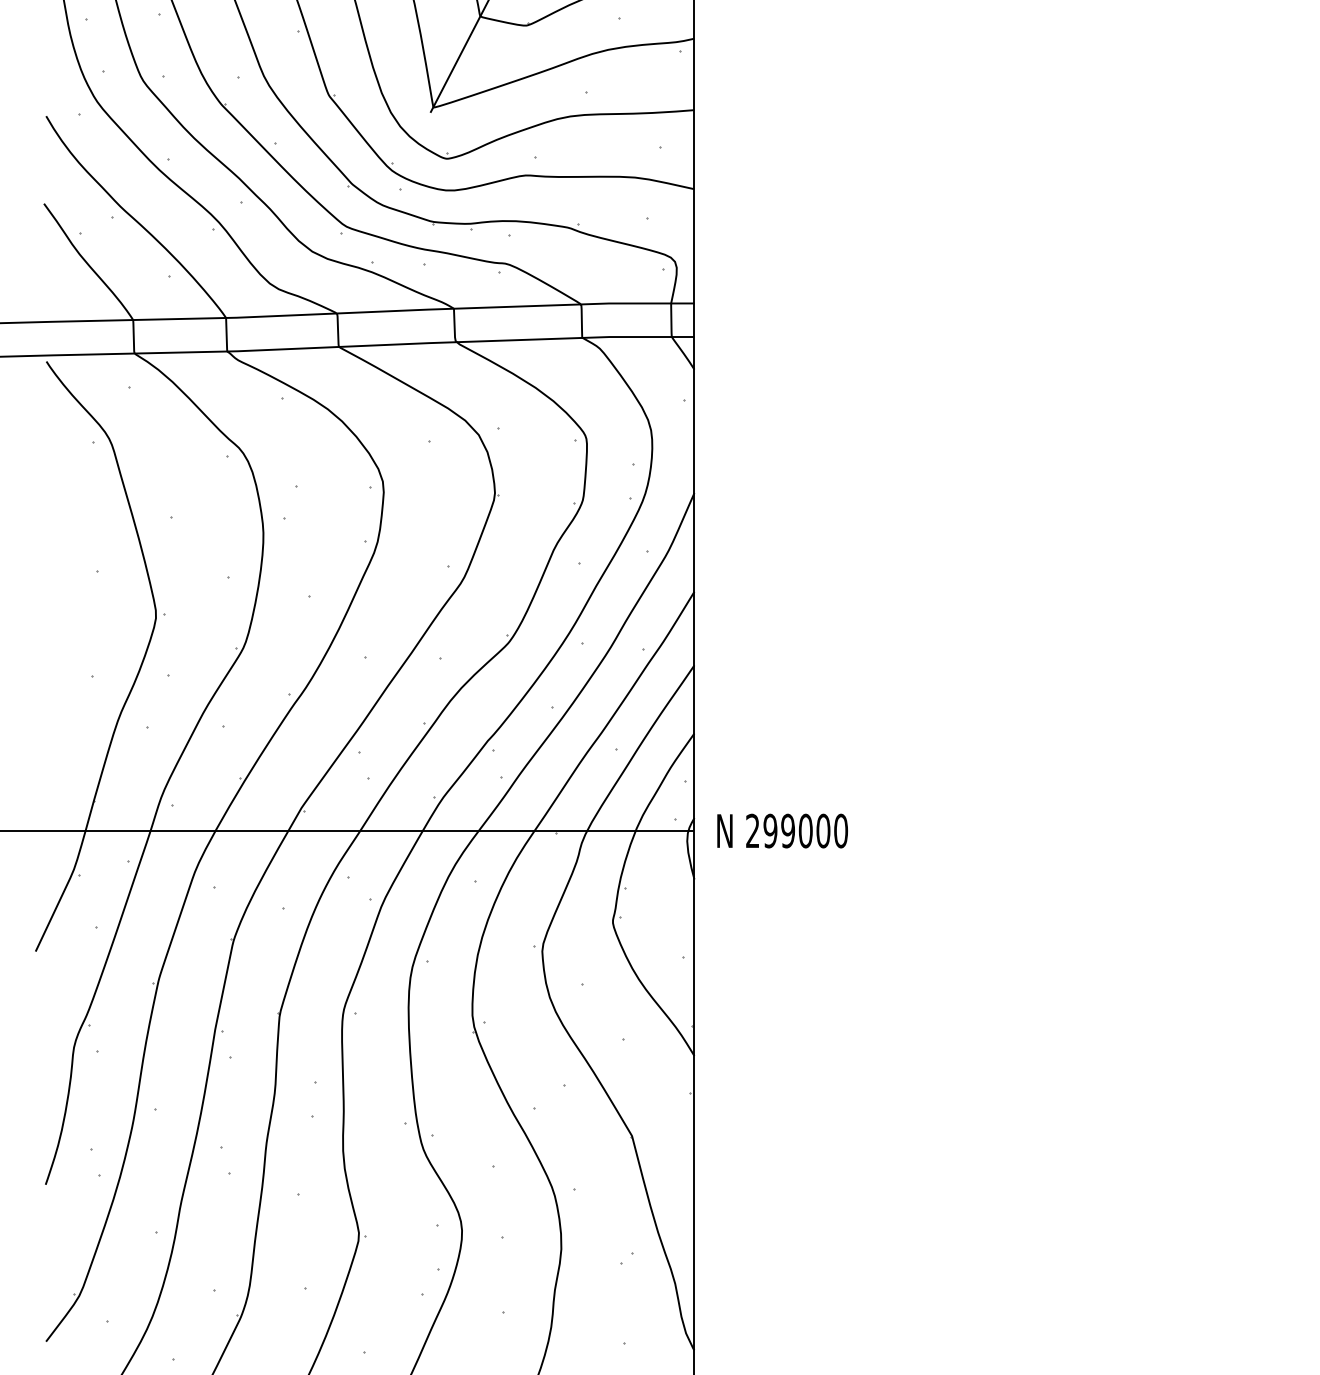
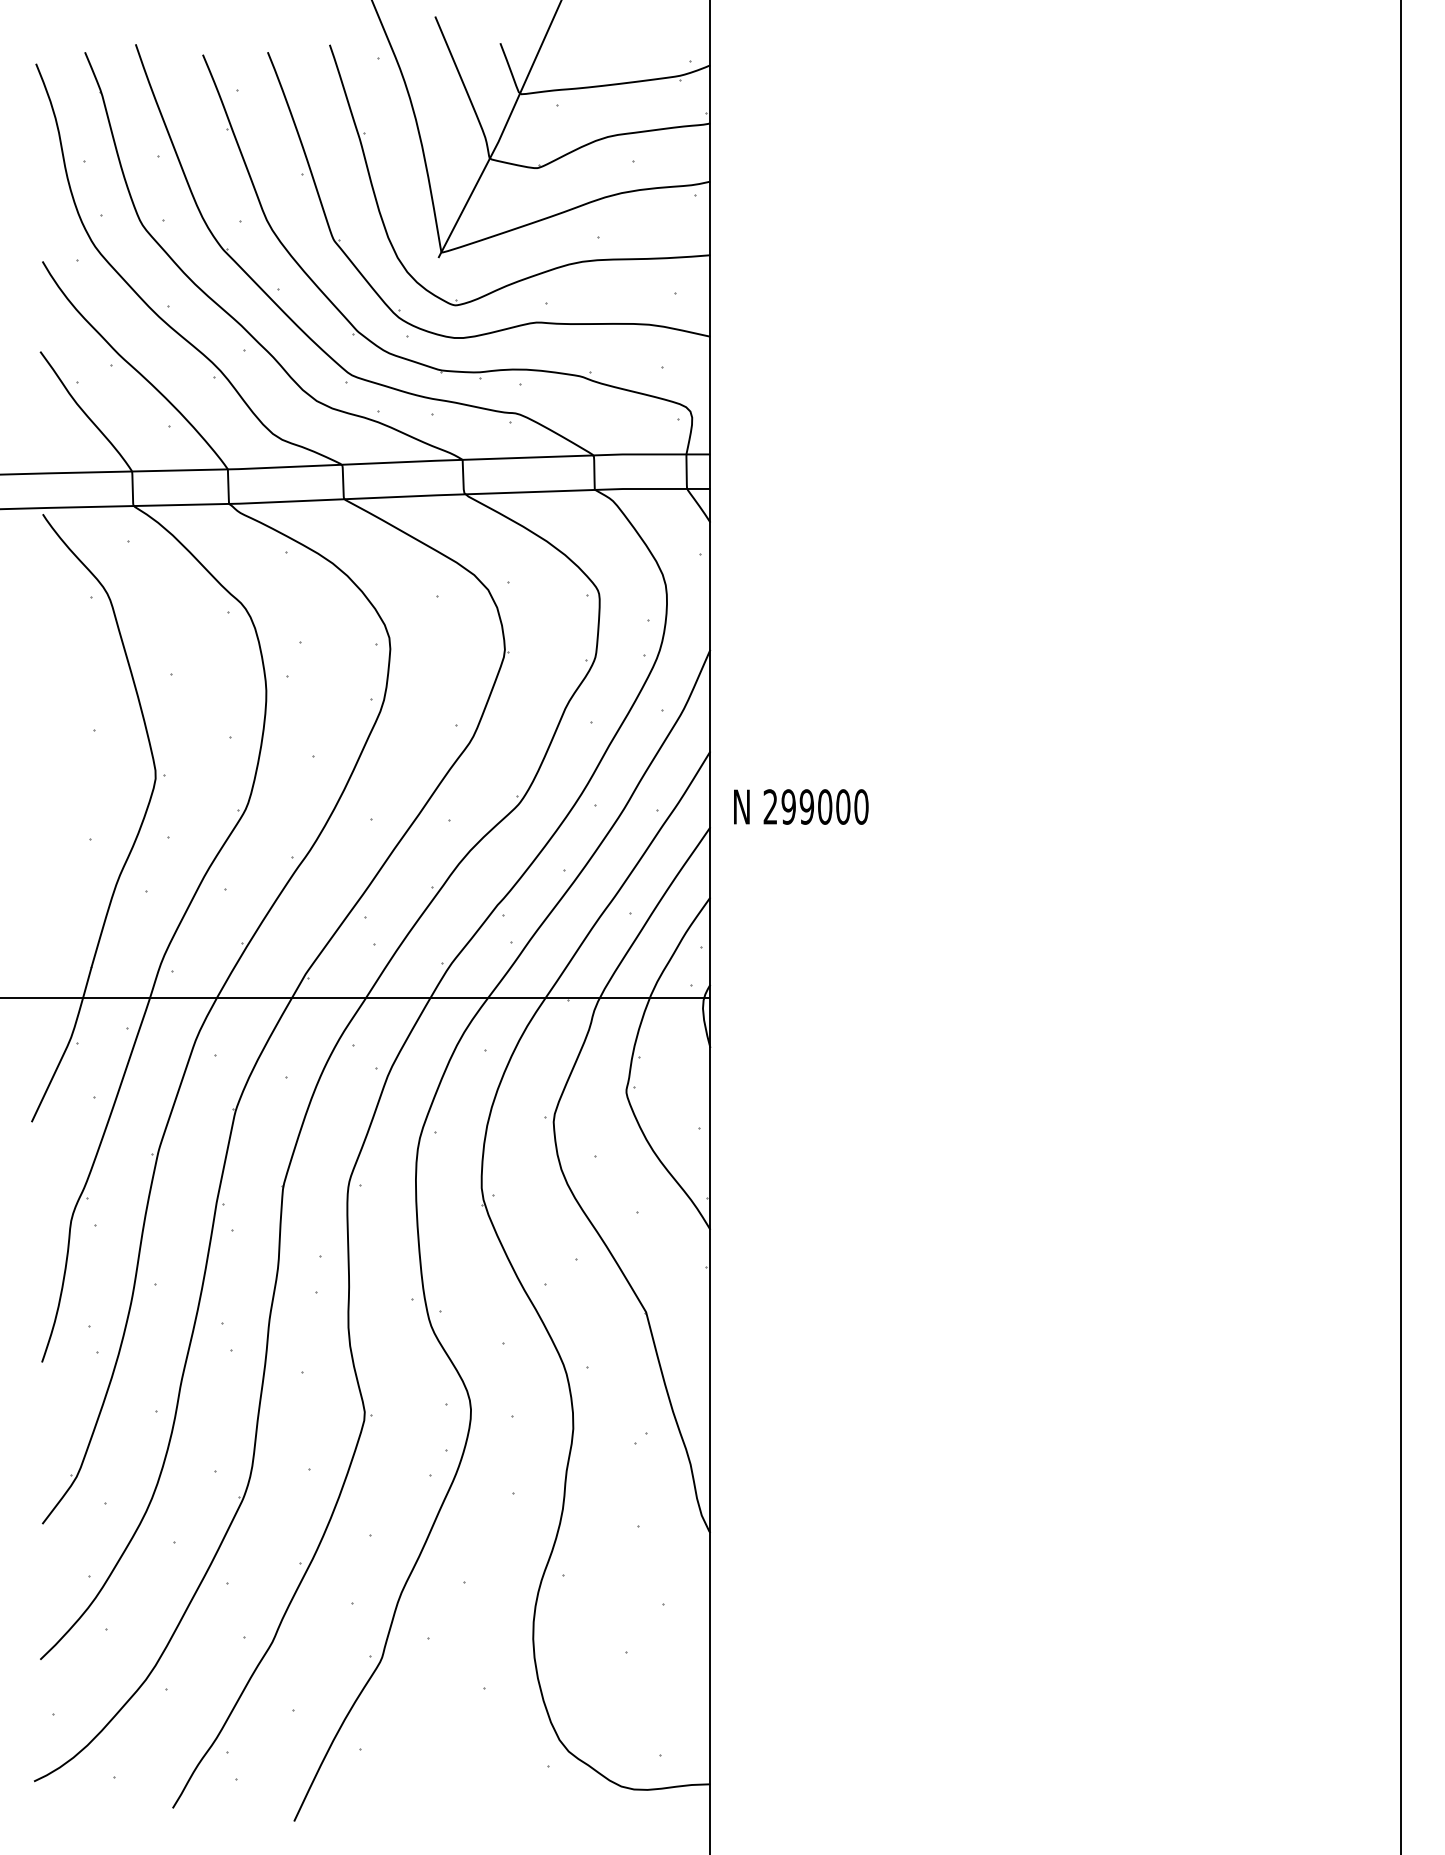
text: (782, 830) -> (801, 806), moved

